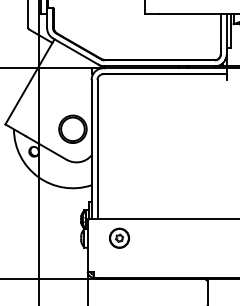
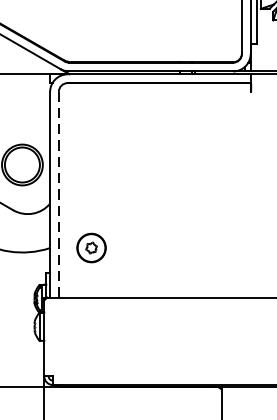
line: (97, 148) -> (58, 193), solid -> dashed
part: (119, 237) -> (91, 246), moved

